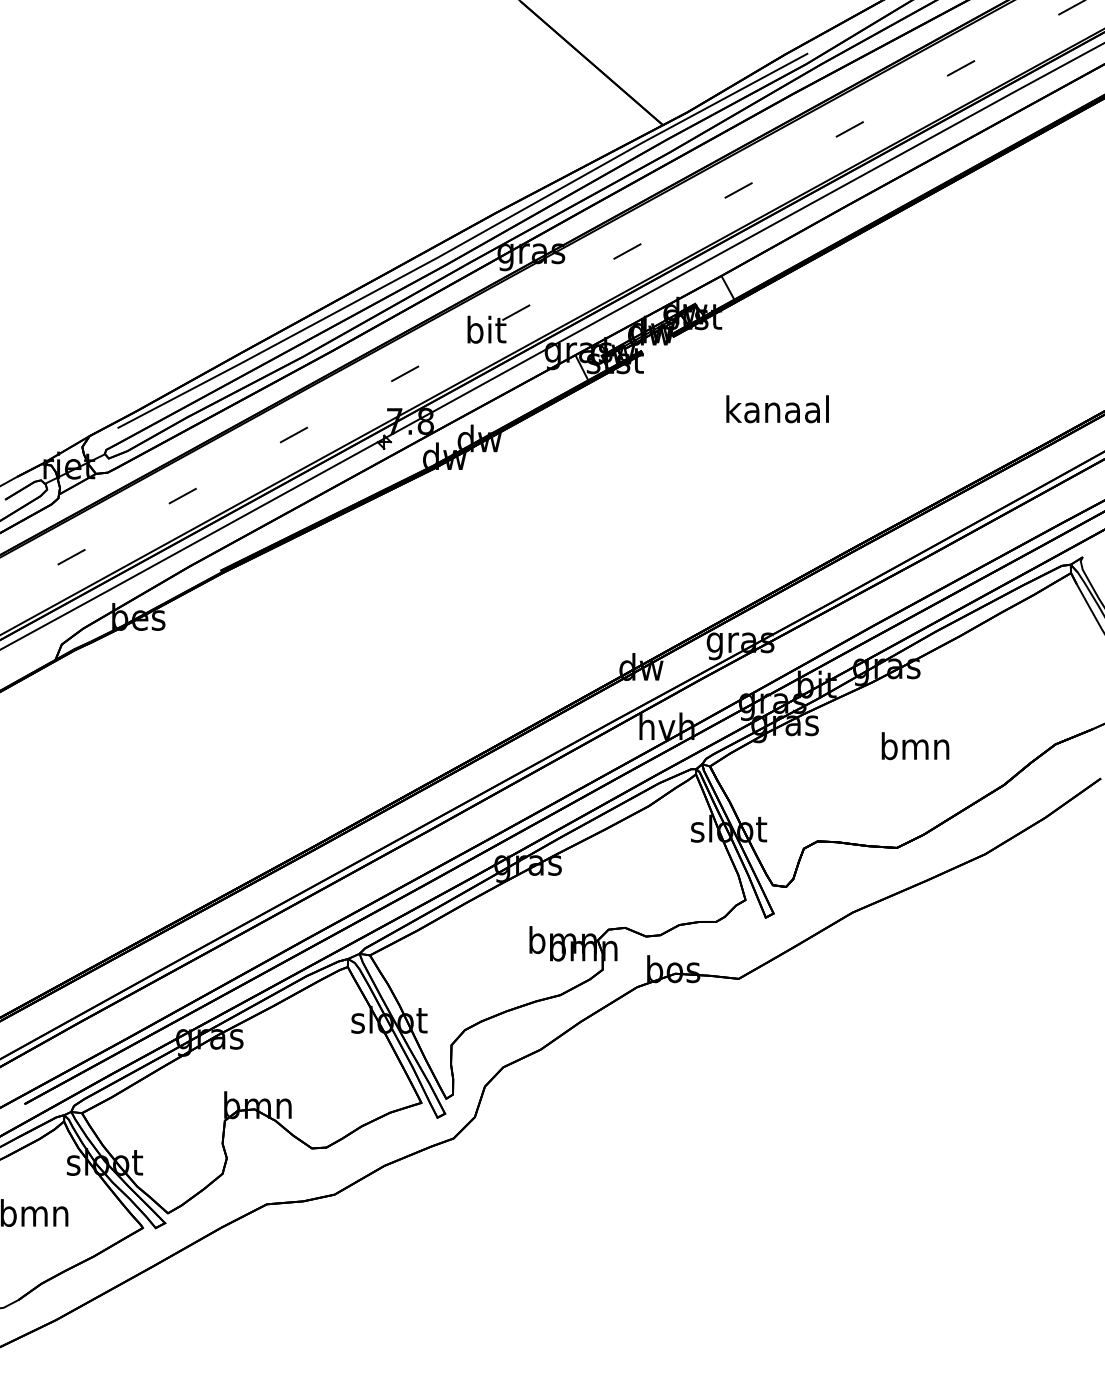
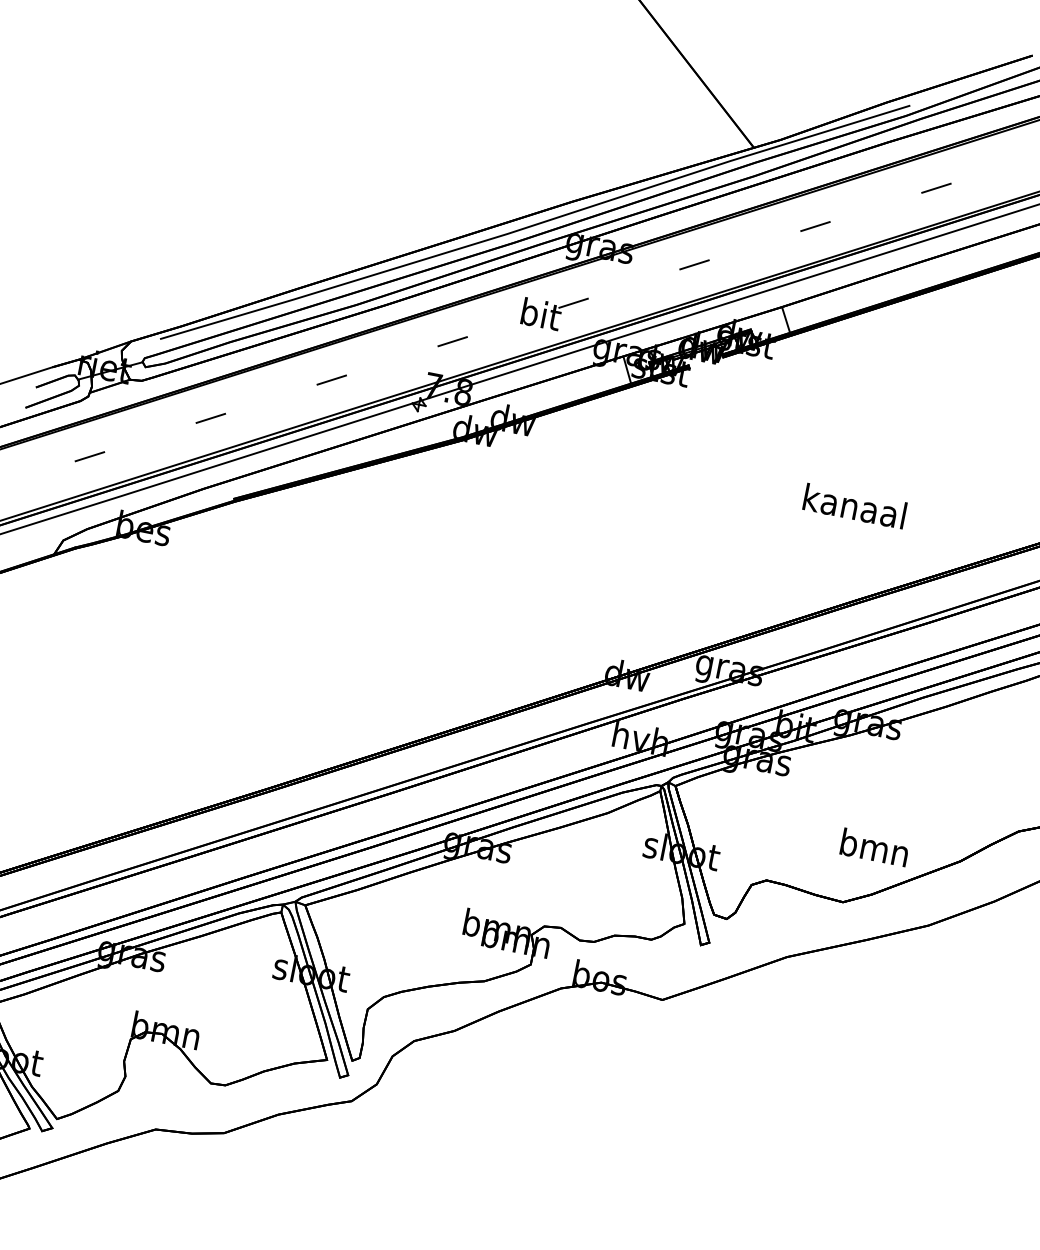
text: (777, 409) -> (854, 506), moved
text: (915, 746) -> (874, 847), moved

